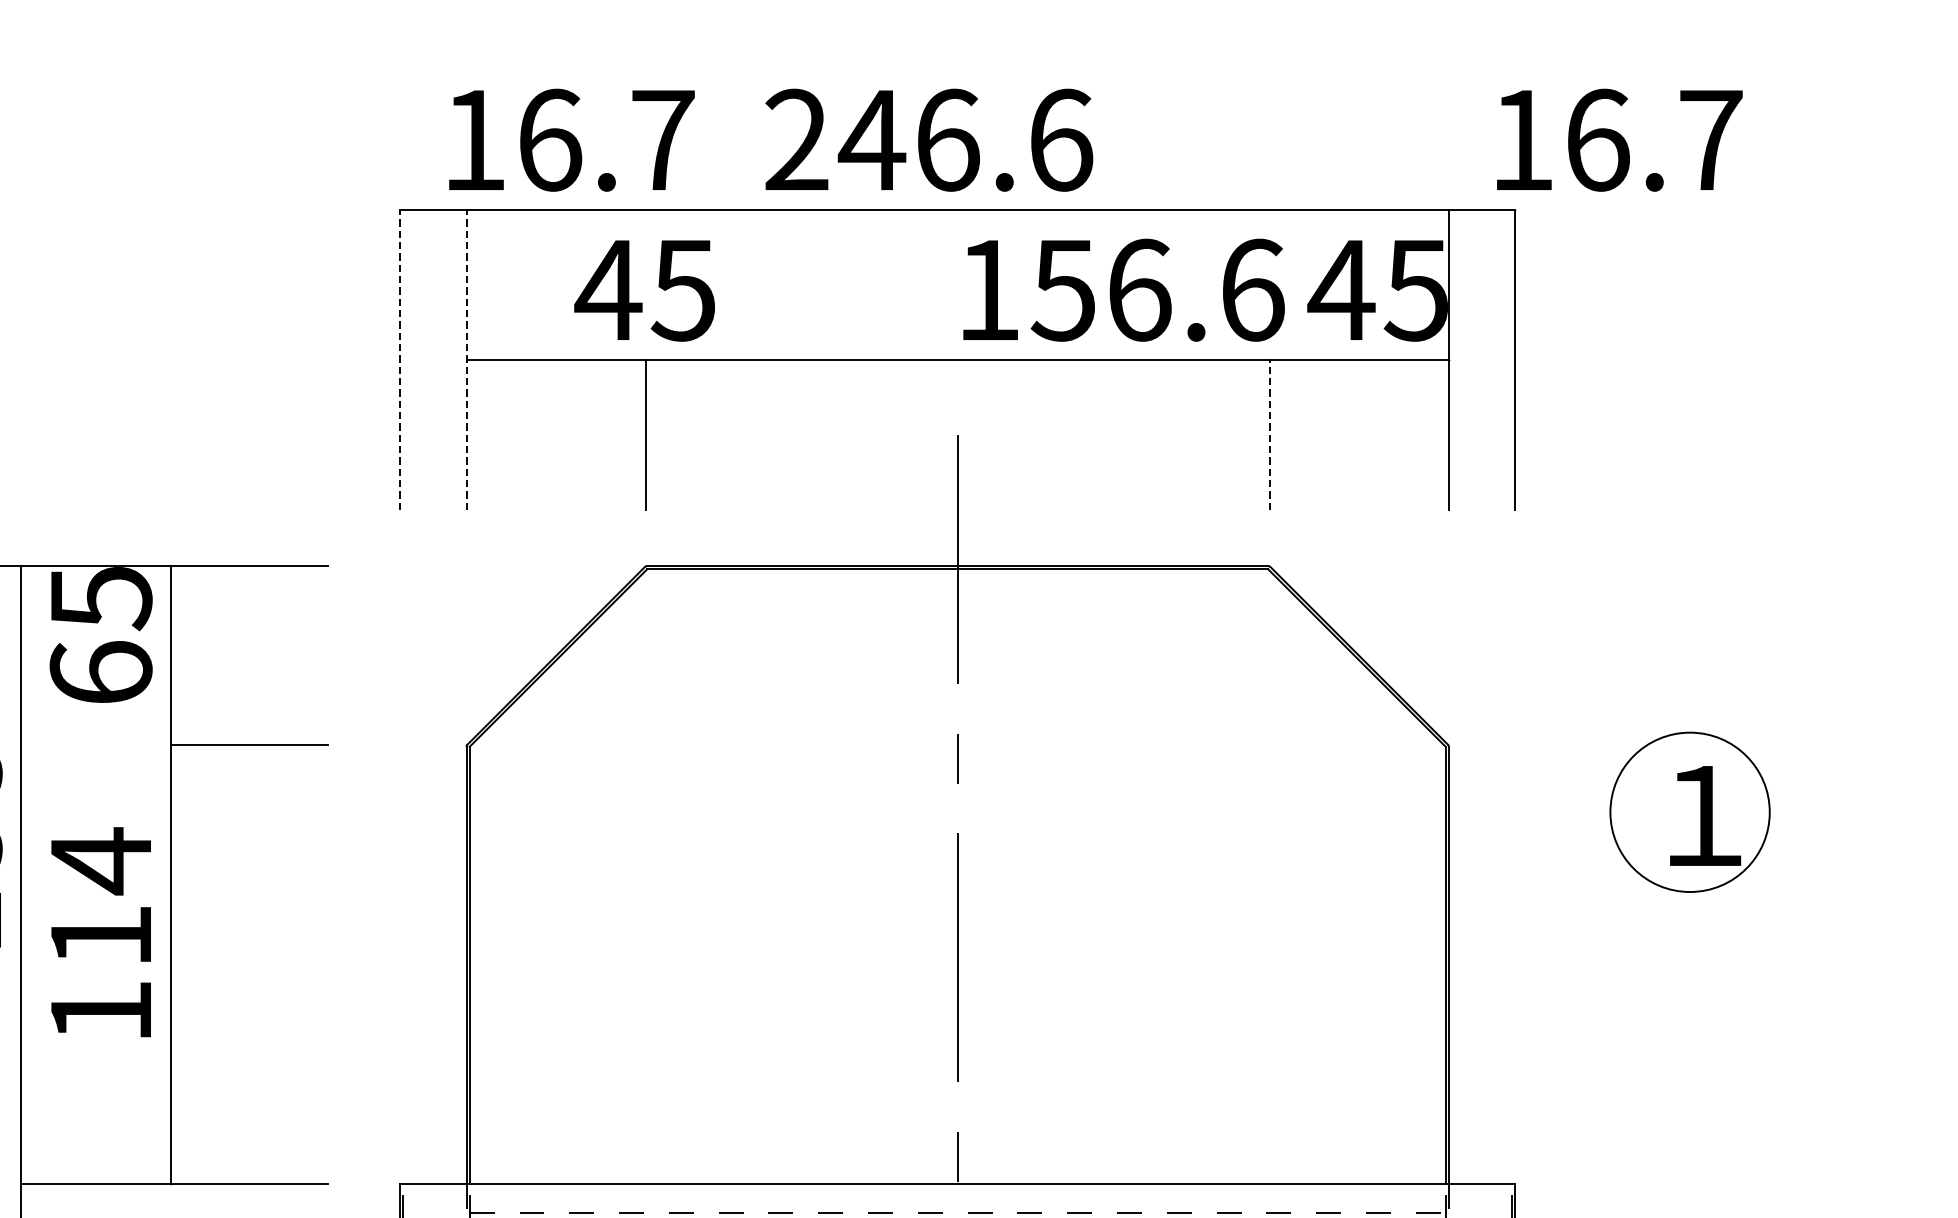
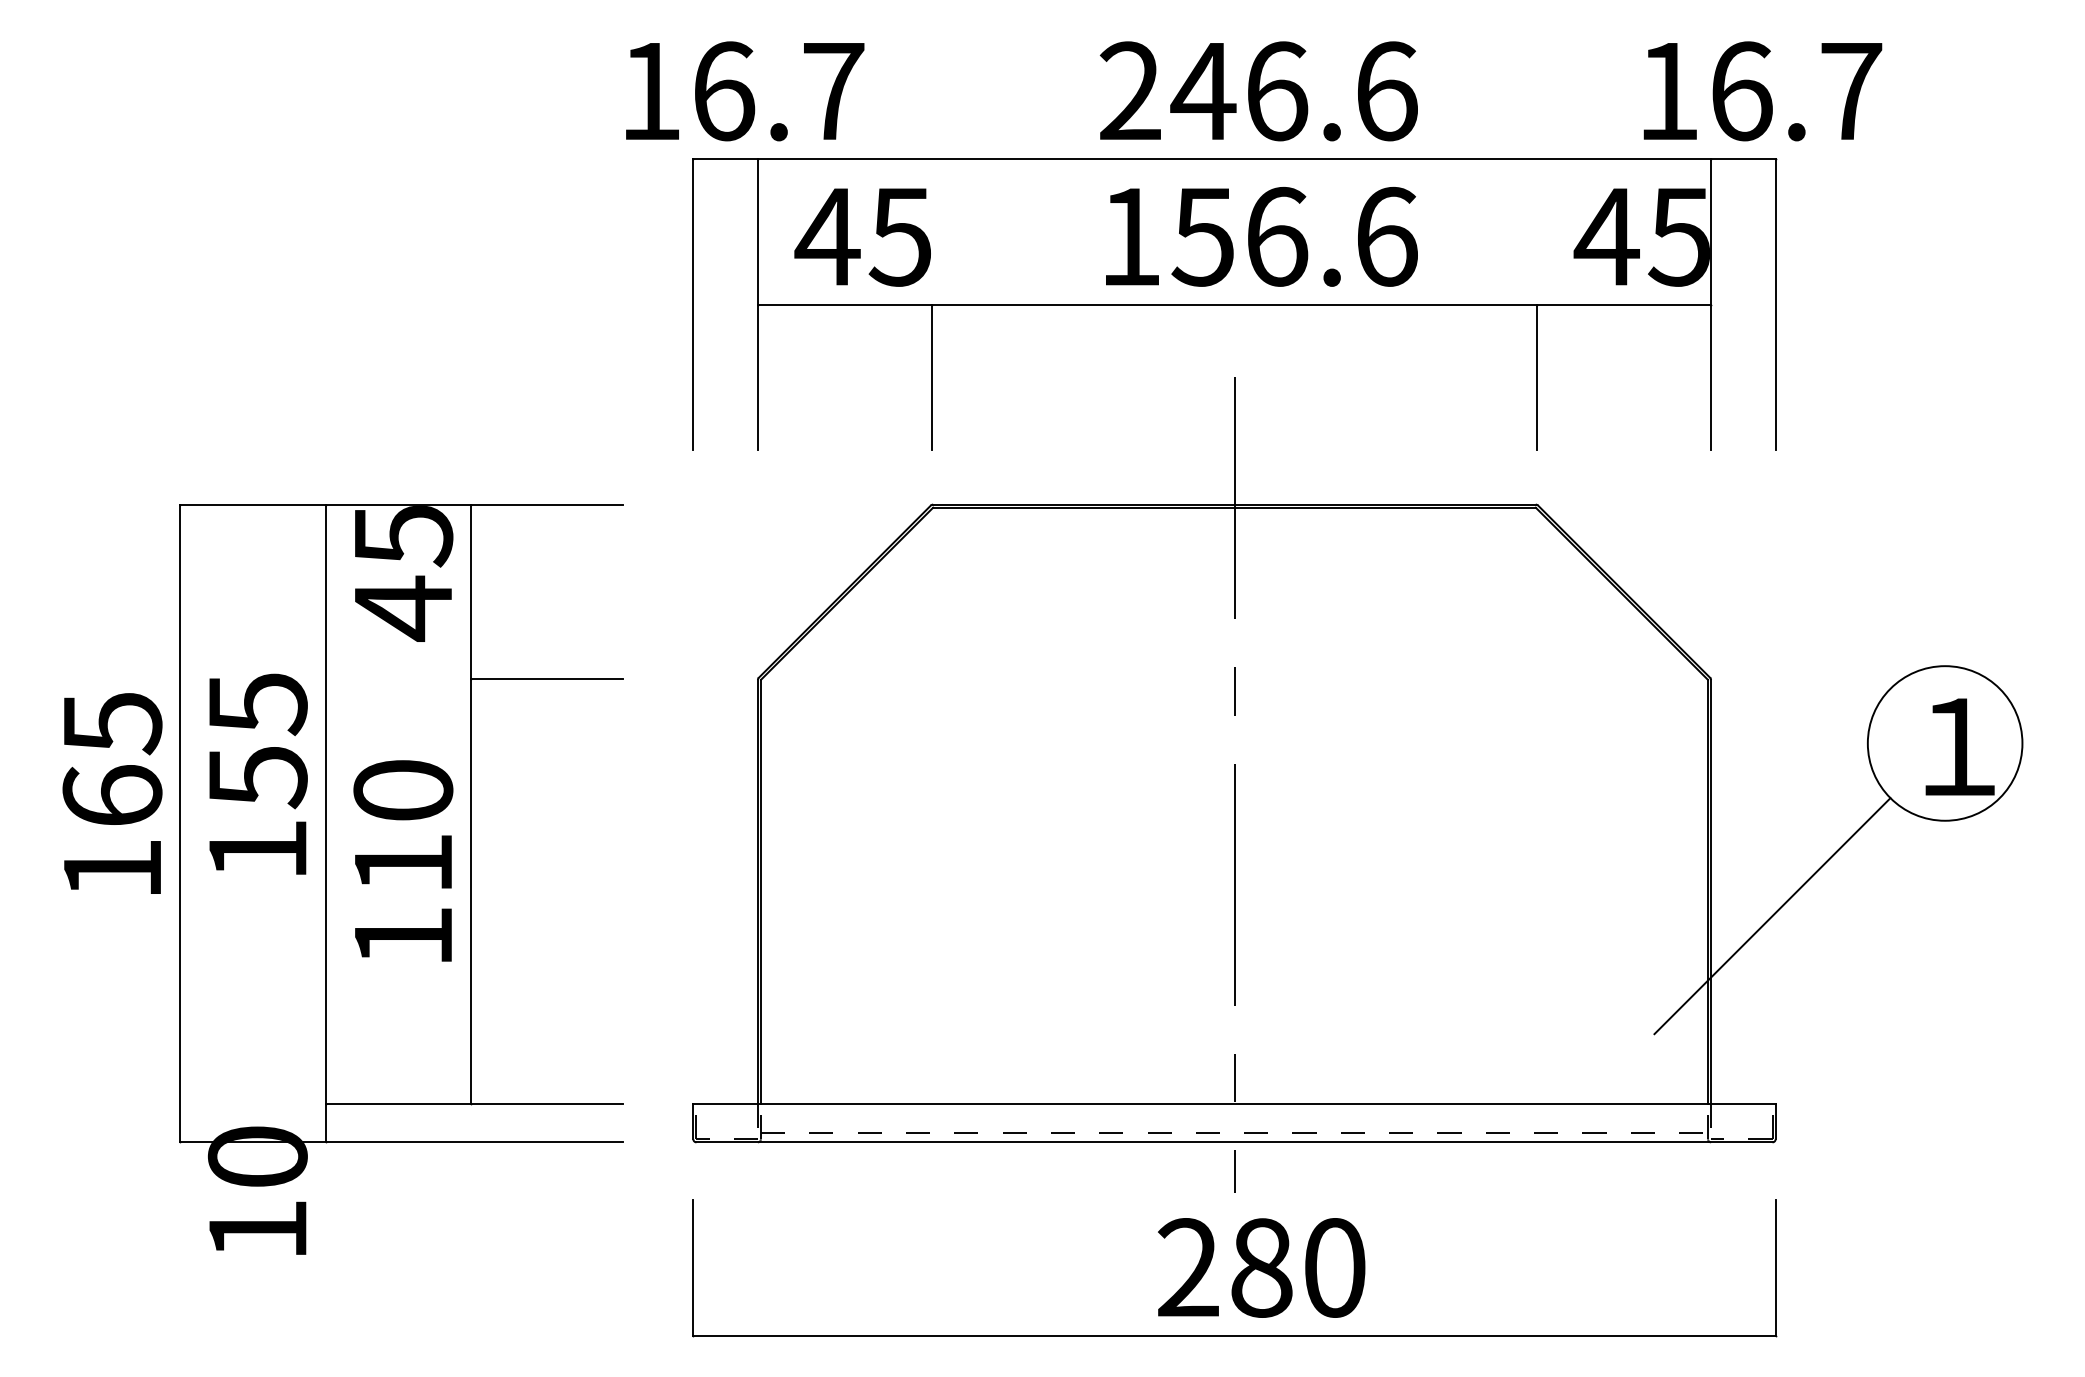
text: (572, 140) -> (745, 91), moved
text: (928, 140) -> (1258, 91), moved
text: (1619, 140) -> (1762, 91), moved
text: (1123, 289) -> (1261, 236), moved
text: (644, 290) -> (862, 237), moved
line: (400, 359) -> (693, 304), dashed -> solid
line: (466, 359) -> (757, 304), dashed -> solid
line: (1269, 435) -> (1537, 377), dashed -> solid
text: (101, 673) -> (403, 608), 65 -> 45
text: (101, 860) -> (403, 790), 114 -> 110
line: (1512, 990) -> (1772, 916), added

